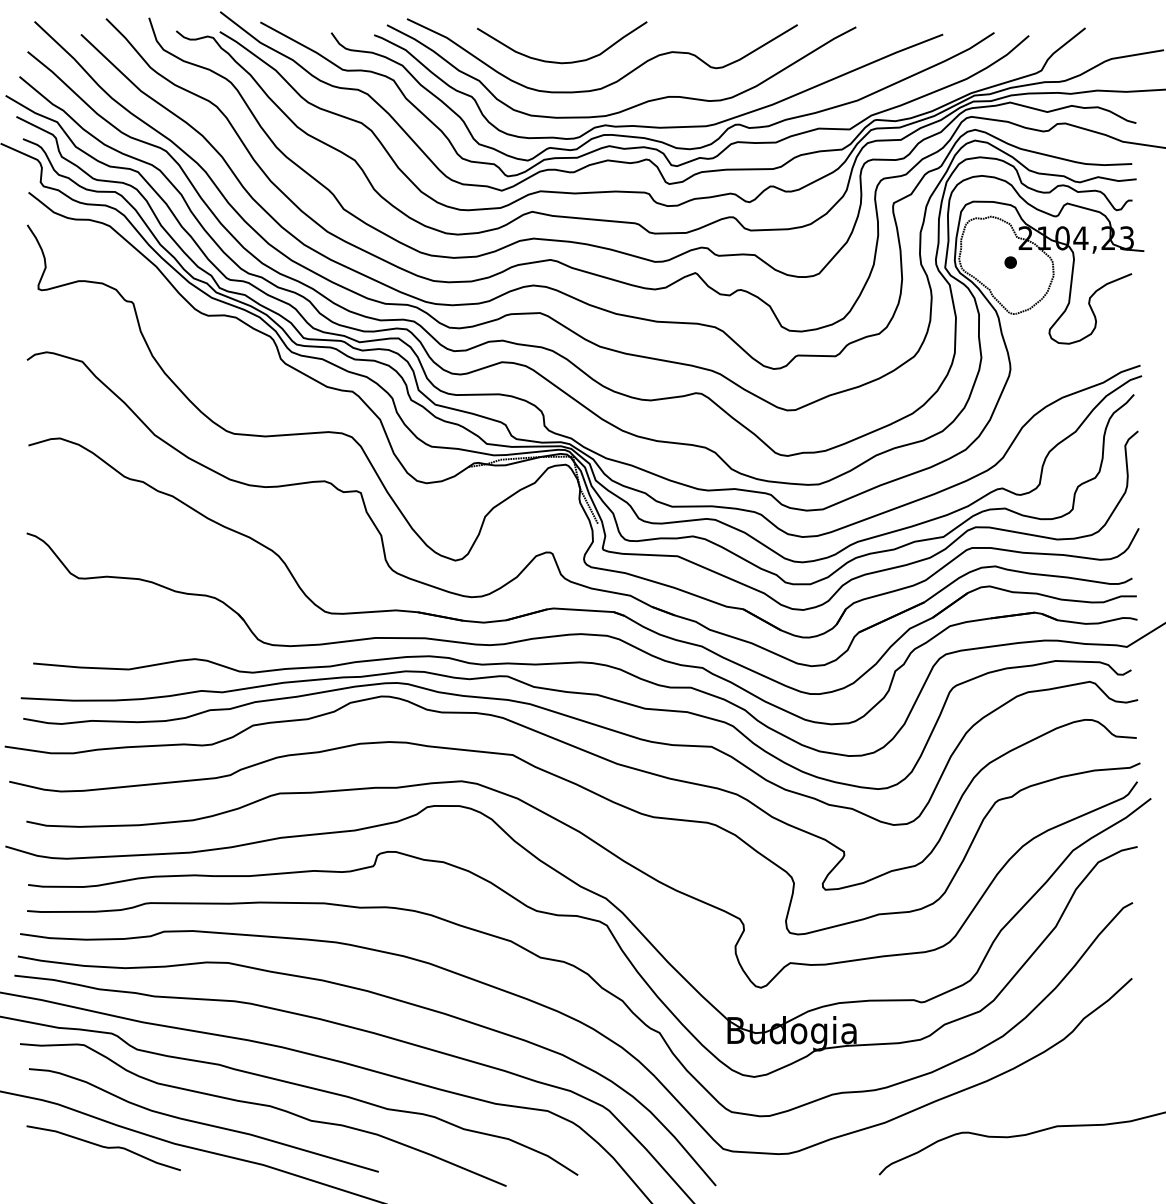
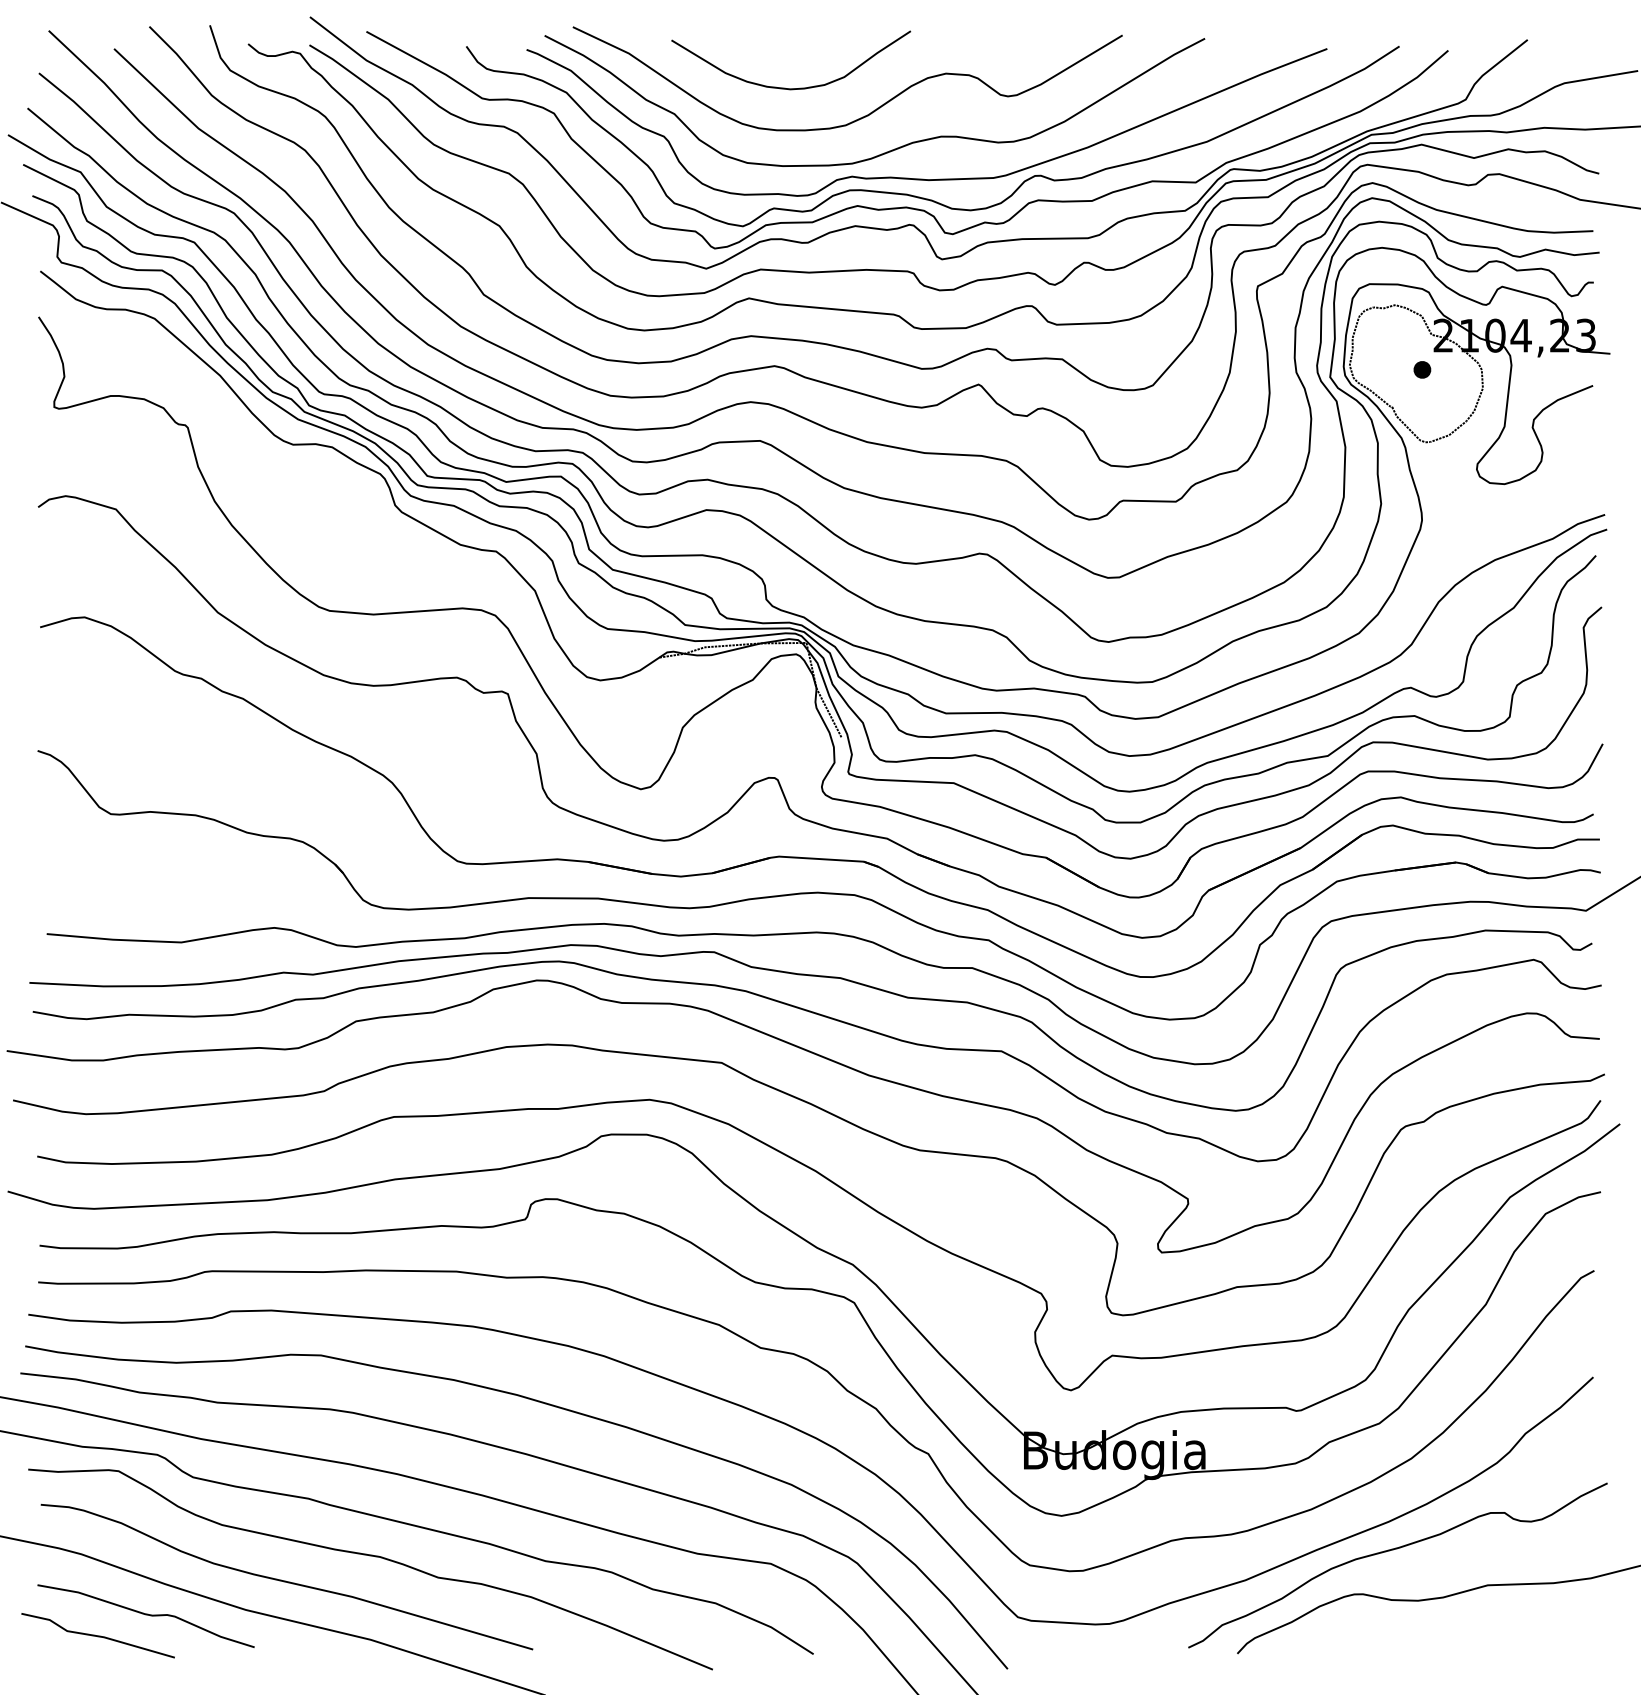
curve: (990, 1101) -> (1393, 1550), added
line: (69, 1161) -> (97, 1635), added

